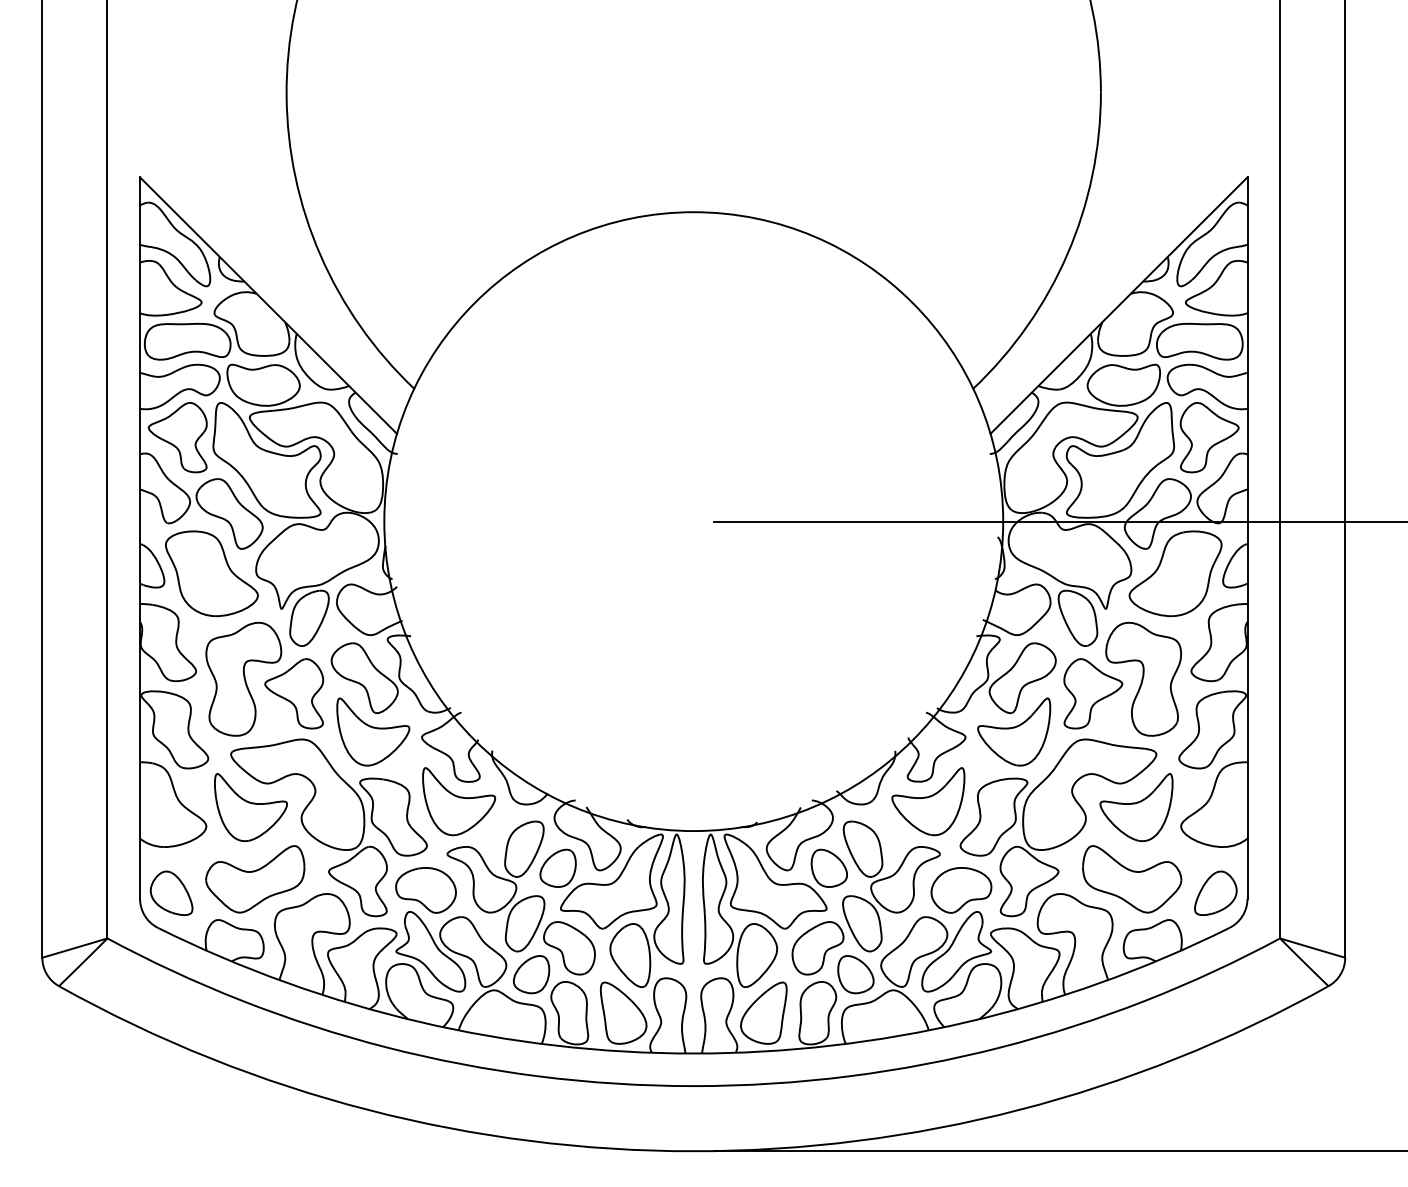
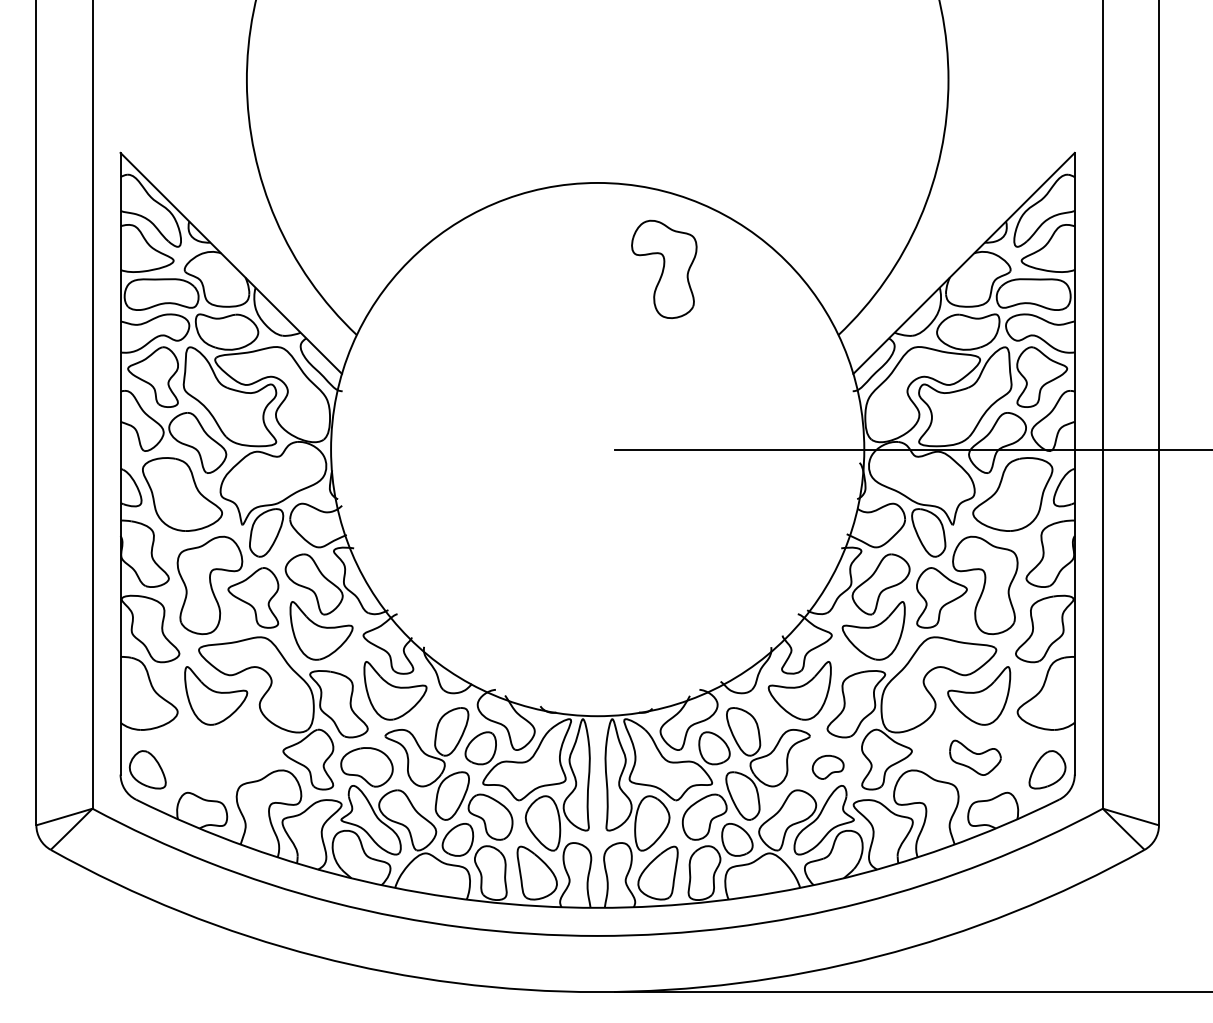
part: (771, 312) -> (664, 269), added
part: (254, 879) -> (219, 757), removed
part: (1132, 879) -> (975, 757), size x0.6
part: (960, 890) -> (827, 767), size x0.6

